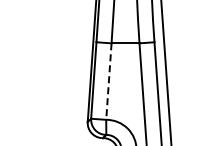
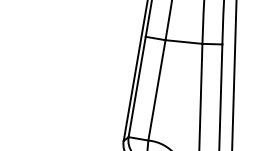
line: (108, 82) -> (156, 91), dashed -> solid

